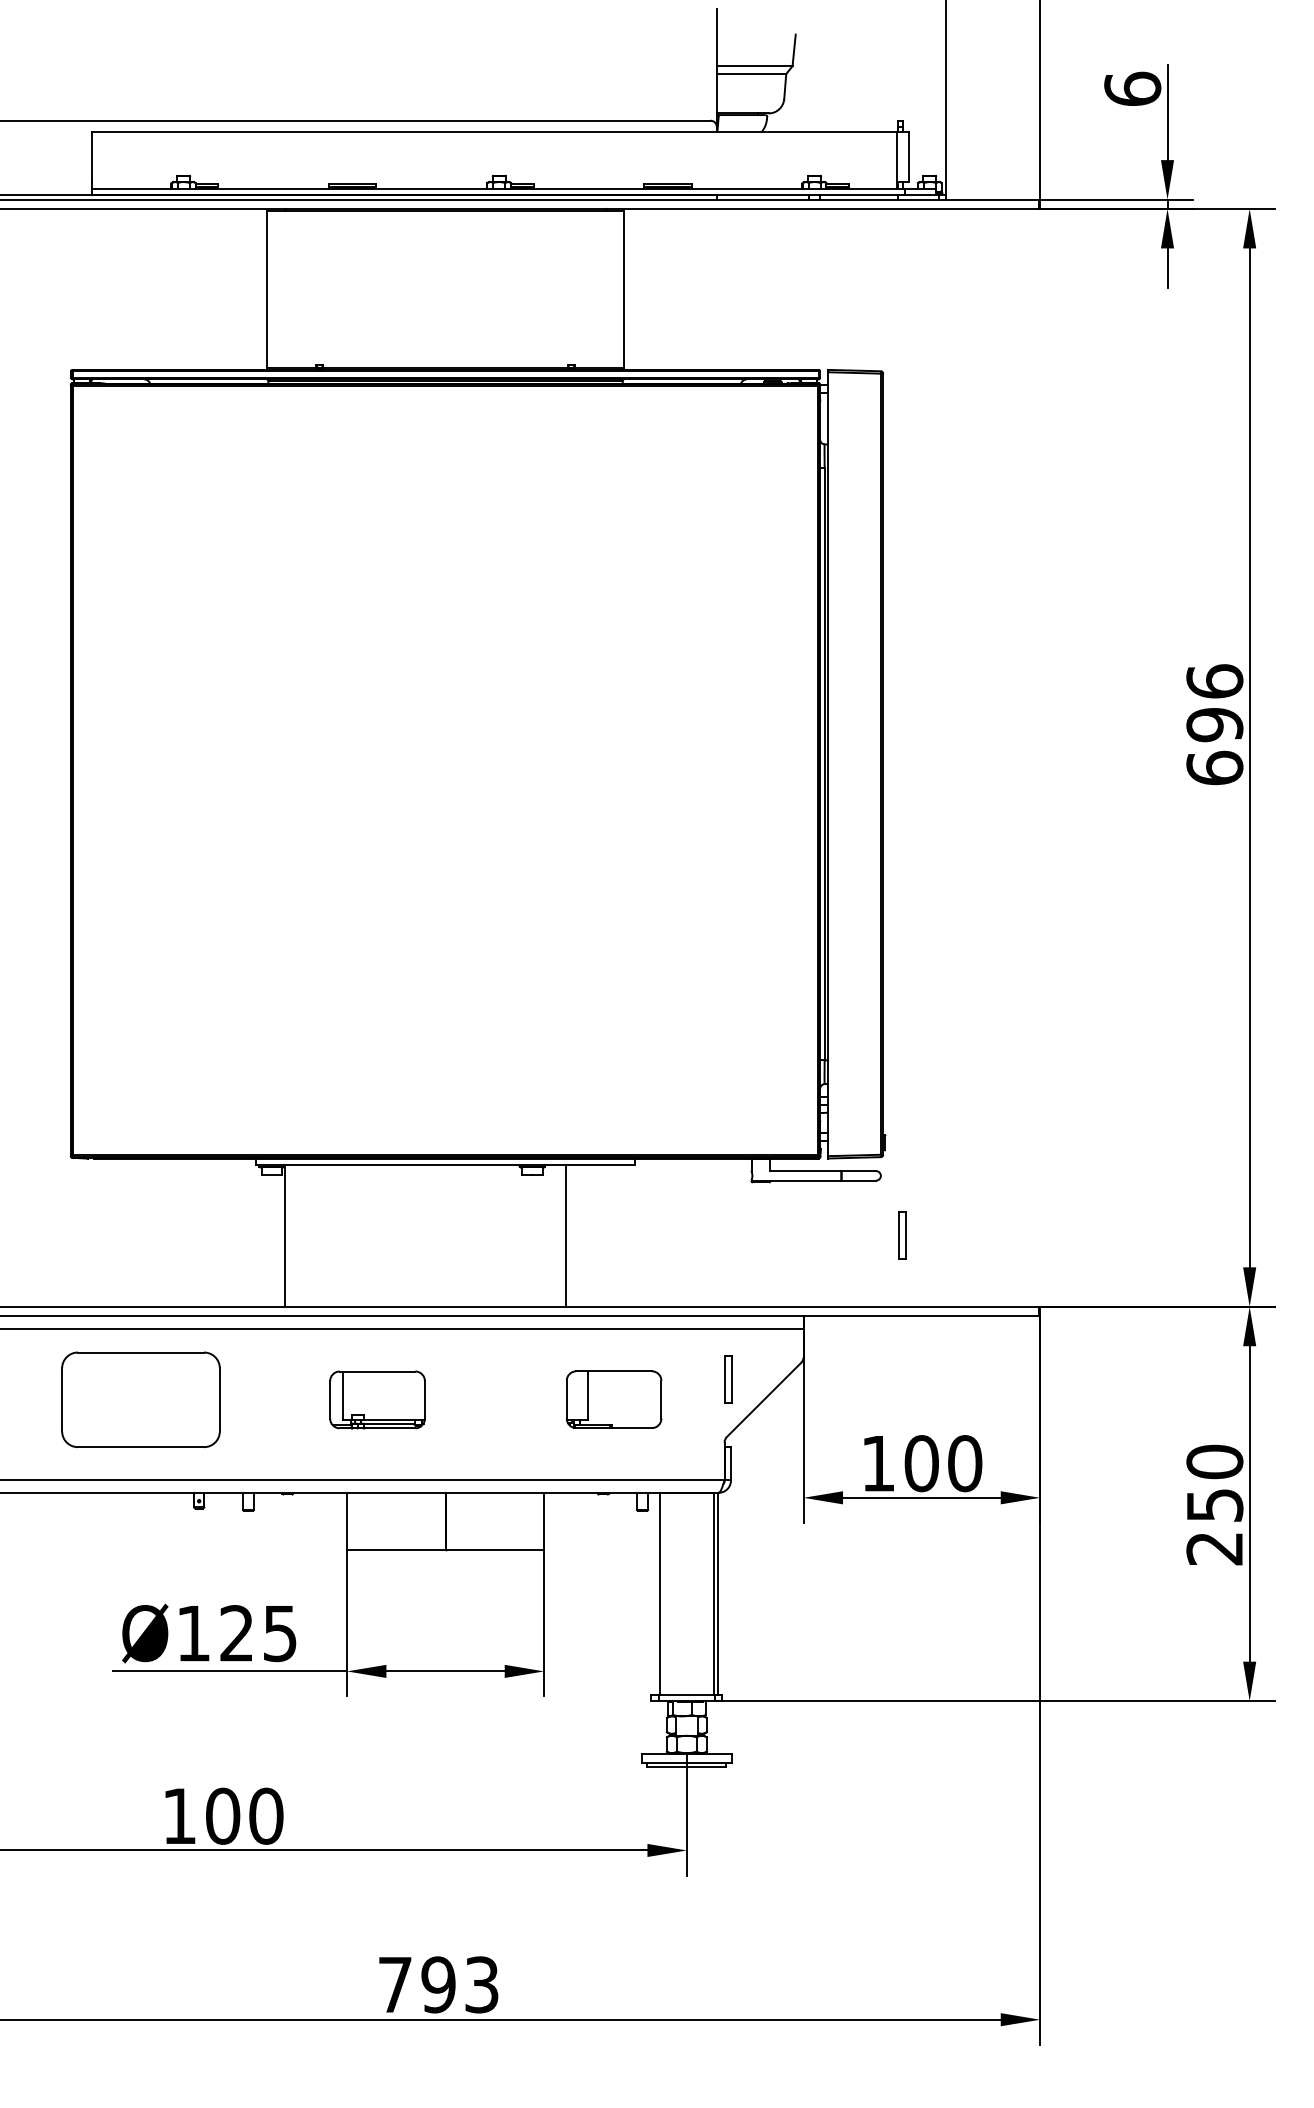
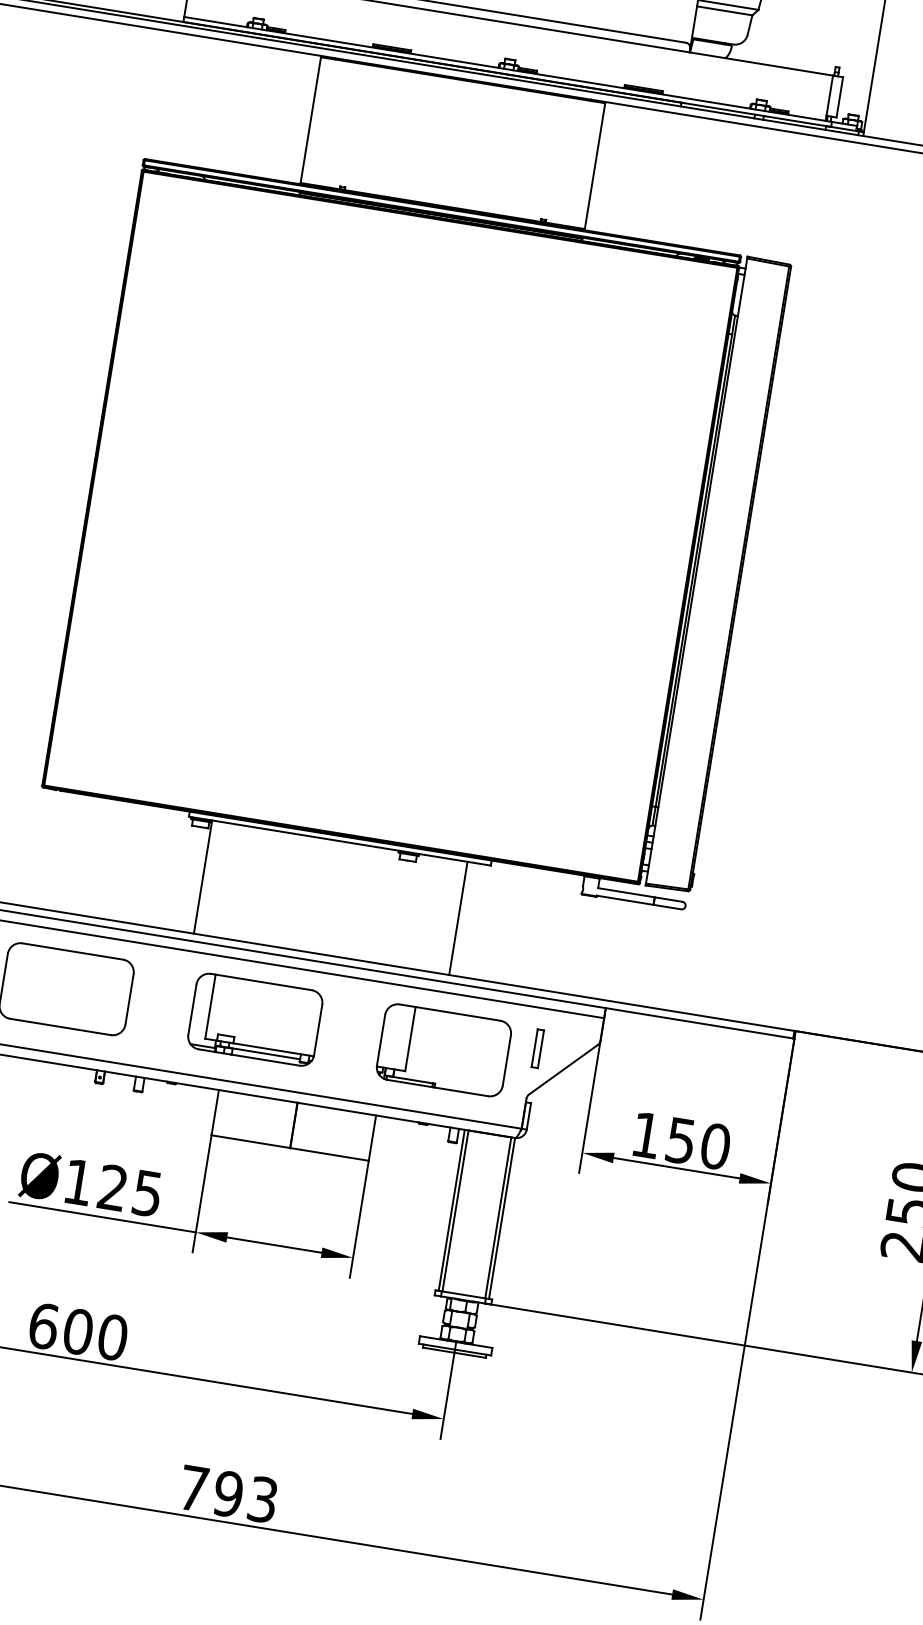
line: (565, 1235) -> (458, 918), moved
part: (902, 1235) -> (695, 956), removed
part: (377, 1399) -> (255, 1019), size x1.67
part: (613, 1399) -> (443, 1049), size x1.67
text: (921, 1463) -> (680, 1140), 100 -> 150
line: (655, 1593) -> (451, 1210), added
text: (180, 1815) -> (44, 1325), 100 -> 600

